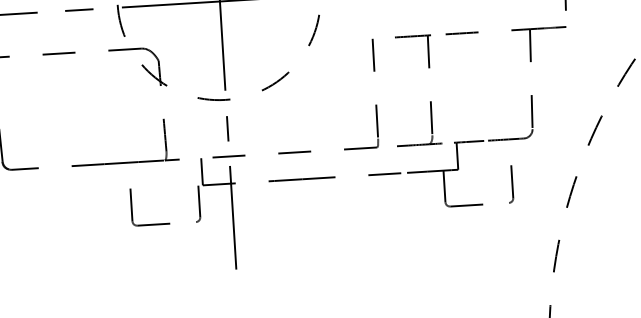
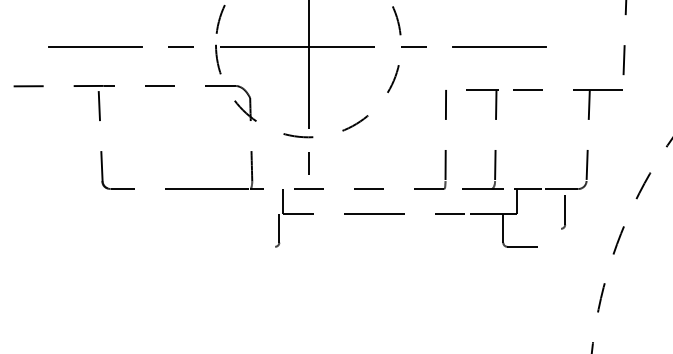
part: (510, 184) -> (563, 212), moved
part: (131, 208) -> (217, 230), removed
line: (233, 217) -> (309, 244), removed

